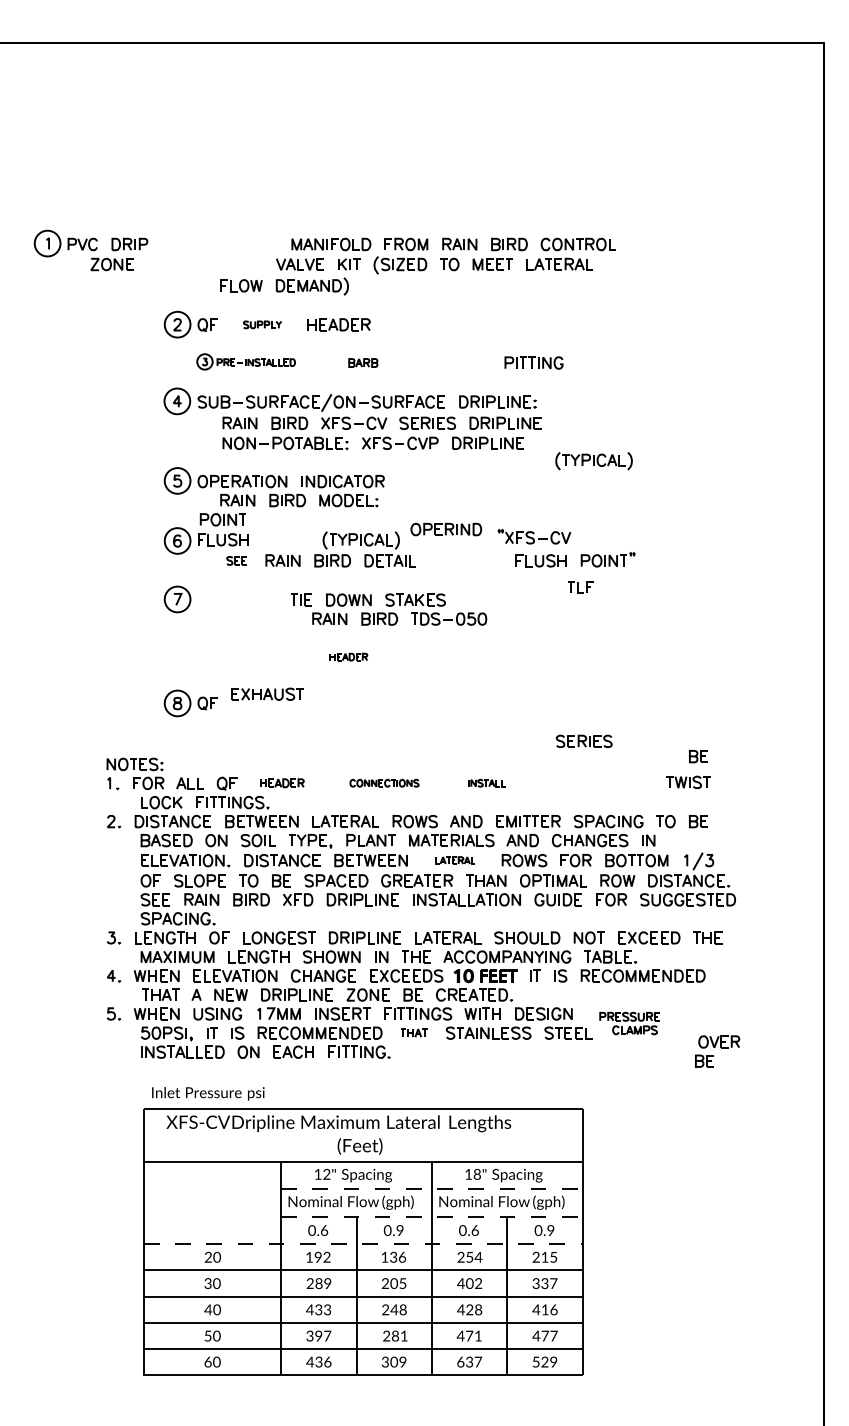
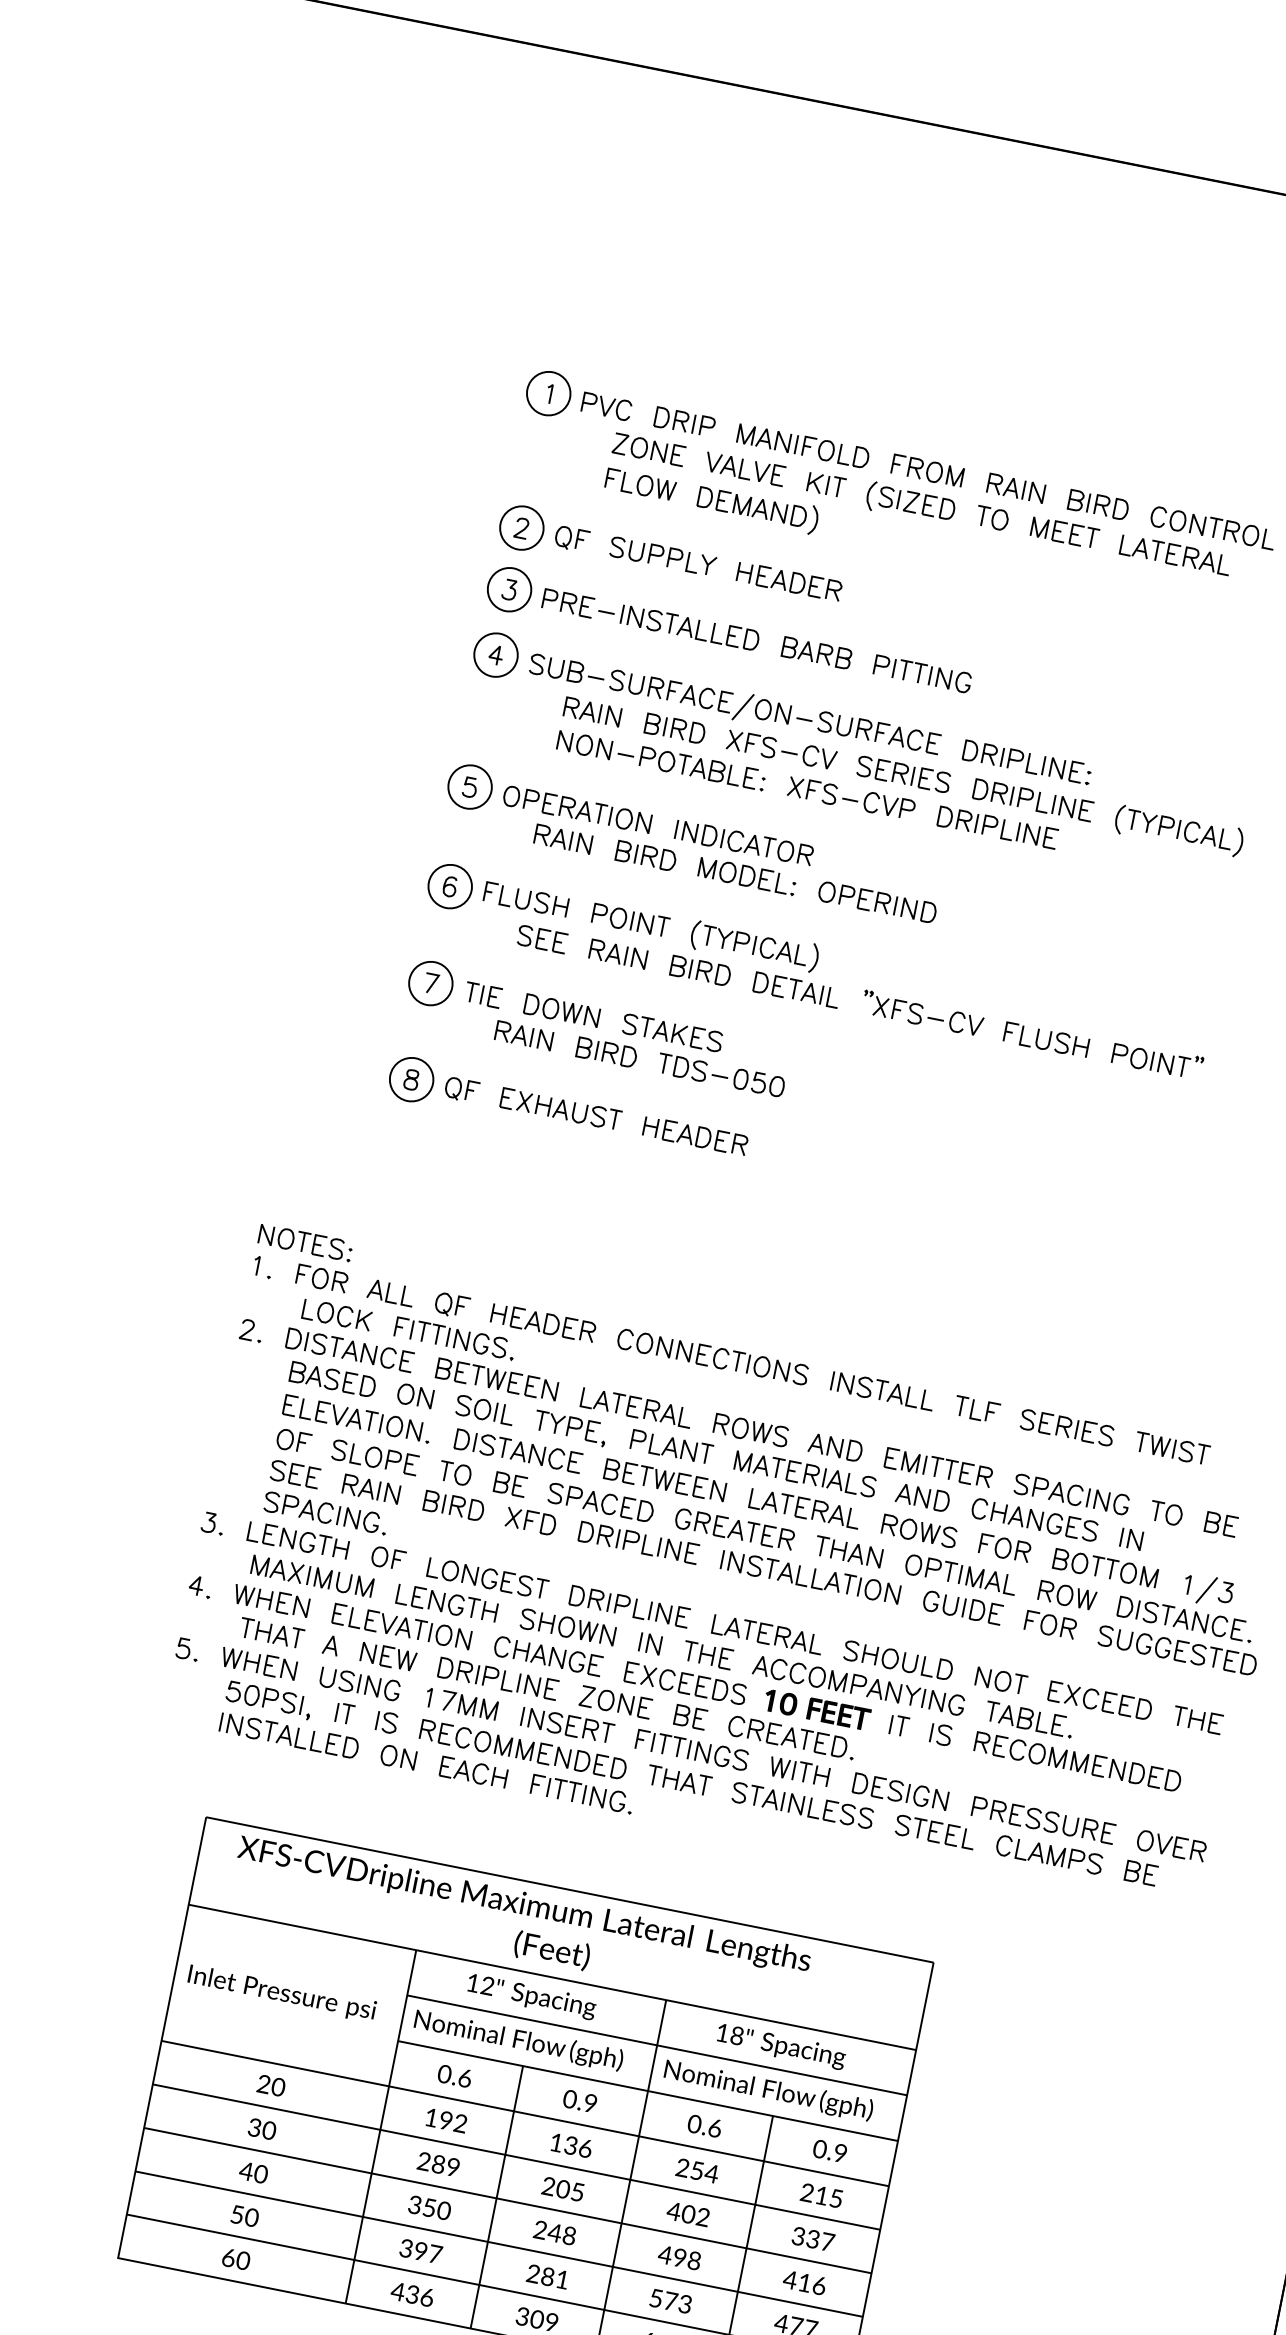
part: (90, 250) -> (617, 419), moved
part: (262, 324) -> (662, 555), size x1.67
part: (245, 361) -> (622, 611), size x1.67
part: (363, 362) -> (817, 652), size x1.43
part: (533, 362) -> (921, 673), moved
part: (593, 461) -> (1178, 831), moved
part: (222, 519) -> (629, 919), moved
part: (445, 529) -> (876, 901), moved
part: (534, 536) -> (922, 1012), moved
part: (236, 560) -> (541, 938), size x1.43
part: (580, 587) -> (976, 1409), moved
part: (389, 609) -> (626, 1039), moved
part: (348, 656) -> (695, 1134), size x1.67
part: (267, 693) -> (560, 1107), moved
part: (190, 703) -> (432, 1084), moved
part: (583, 740) -> (1066, 1426), moved
part: (698, 756) -> (1242, 1416), removed
part: (688, 781) -> (1172, 1447), moved
part: (282, 782) -> (544, 1321), size x1.43
part: (384, 782) -> (713, 1355), size x1.67
part: (486, 782) -> (882, 1389), size x1.67
part: (455, 860) -> (805, 1508), size x1.67
part: (629, 1023) -> (1039, 1836), size x1.43
part: (413, 1032) -> (678, 1779), size x1.43
part: (717, 1051) -> (1165, 1861), moved
text: (208, 1093) -> (282, 1993), moved
line: (431, 1189) -> (656, 2045), dashed -> solid
line: (431, 1216) -> (647, 2090), dashed -> solid
line: (363, 1244) -> (525, 2114), dashed -> solid
text: (318, 1309) -> (429, 2207), 433 -> 350
text: (469, 1310) -> (679, 2258), 428 -> 498
text: (468, 1335) -> (669, 2299), 471 -> 573

